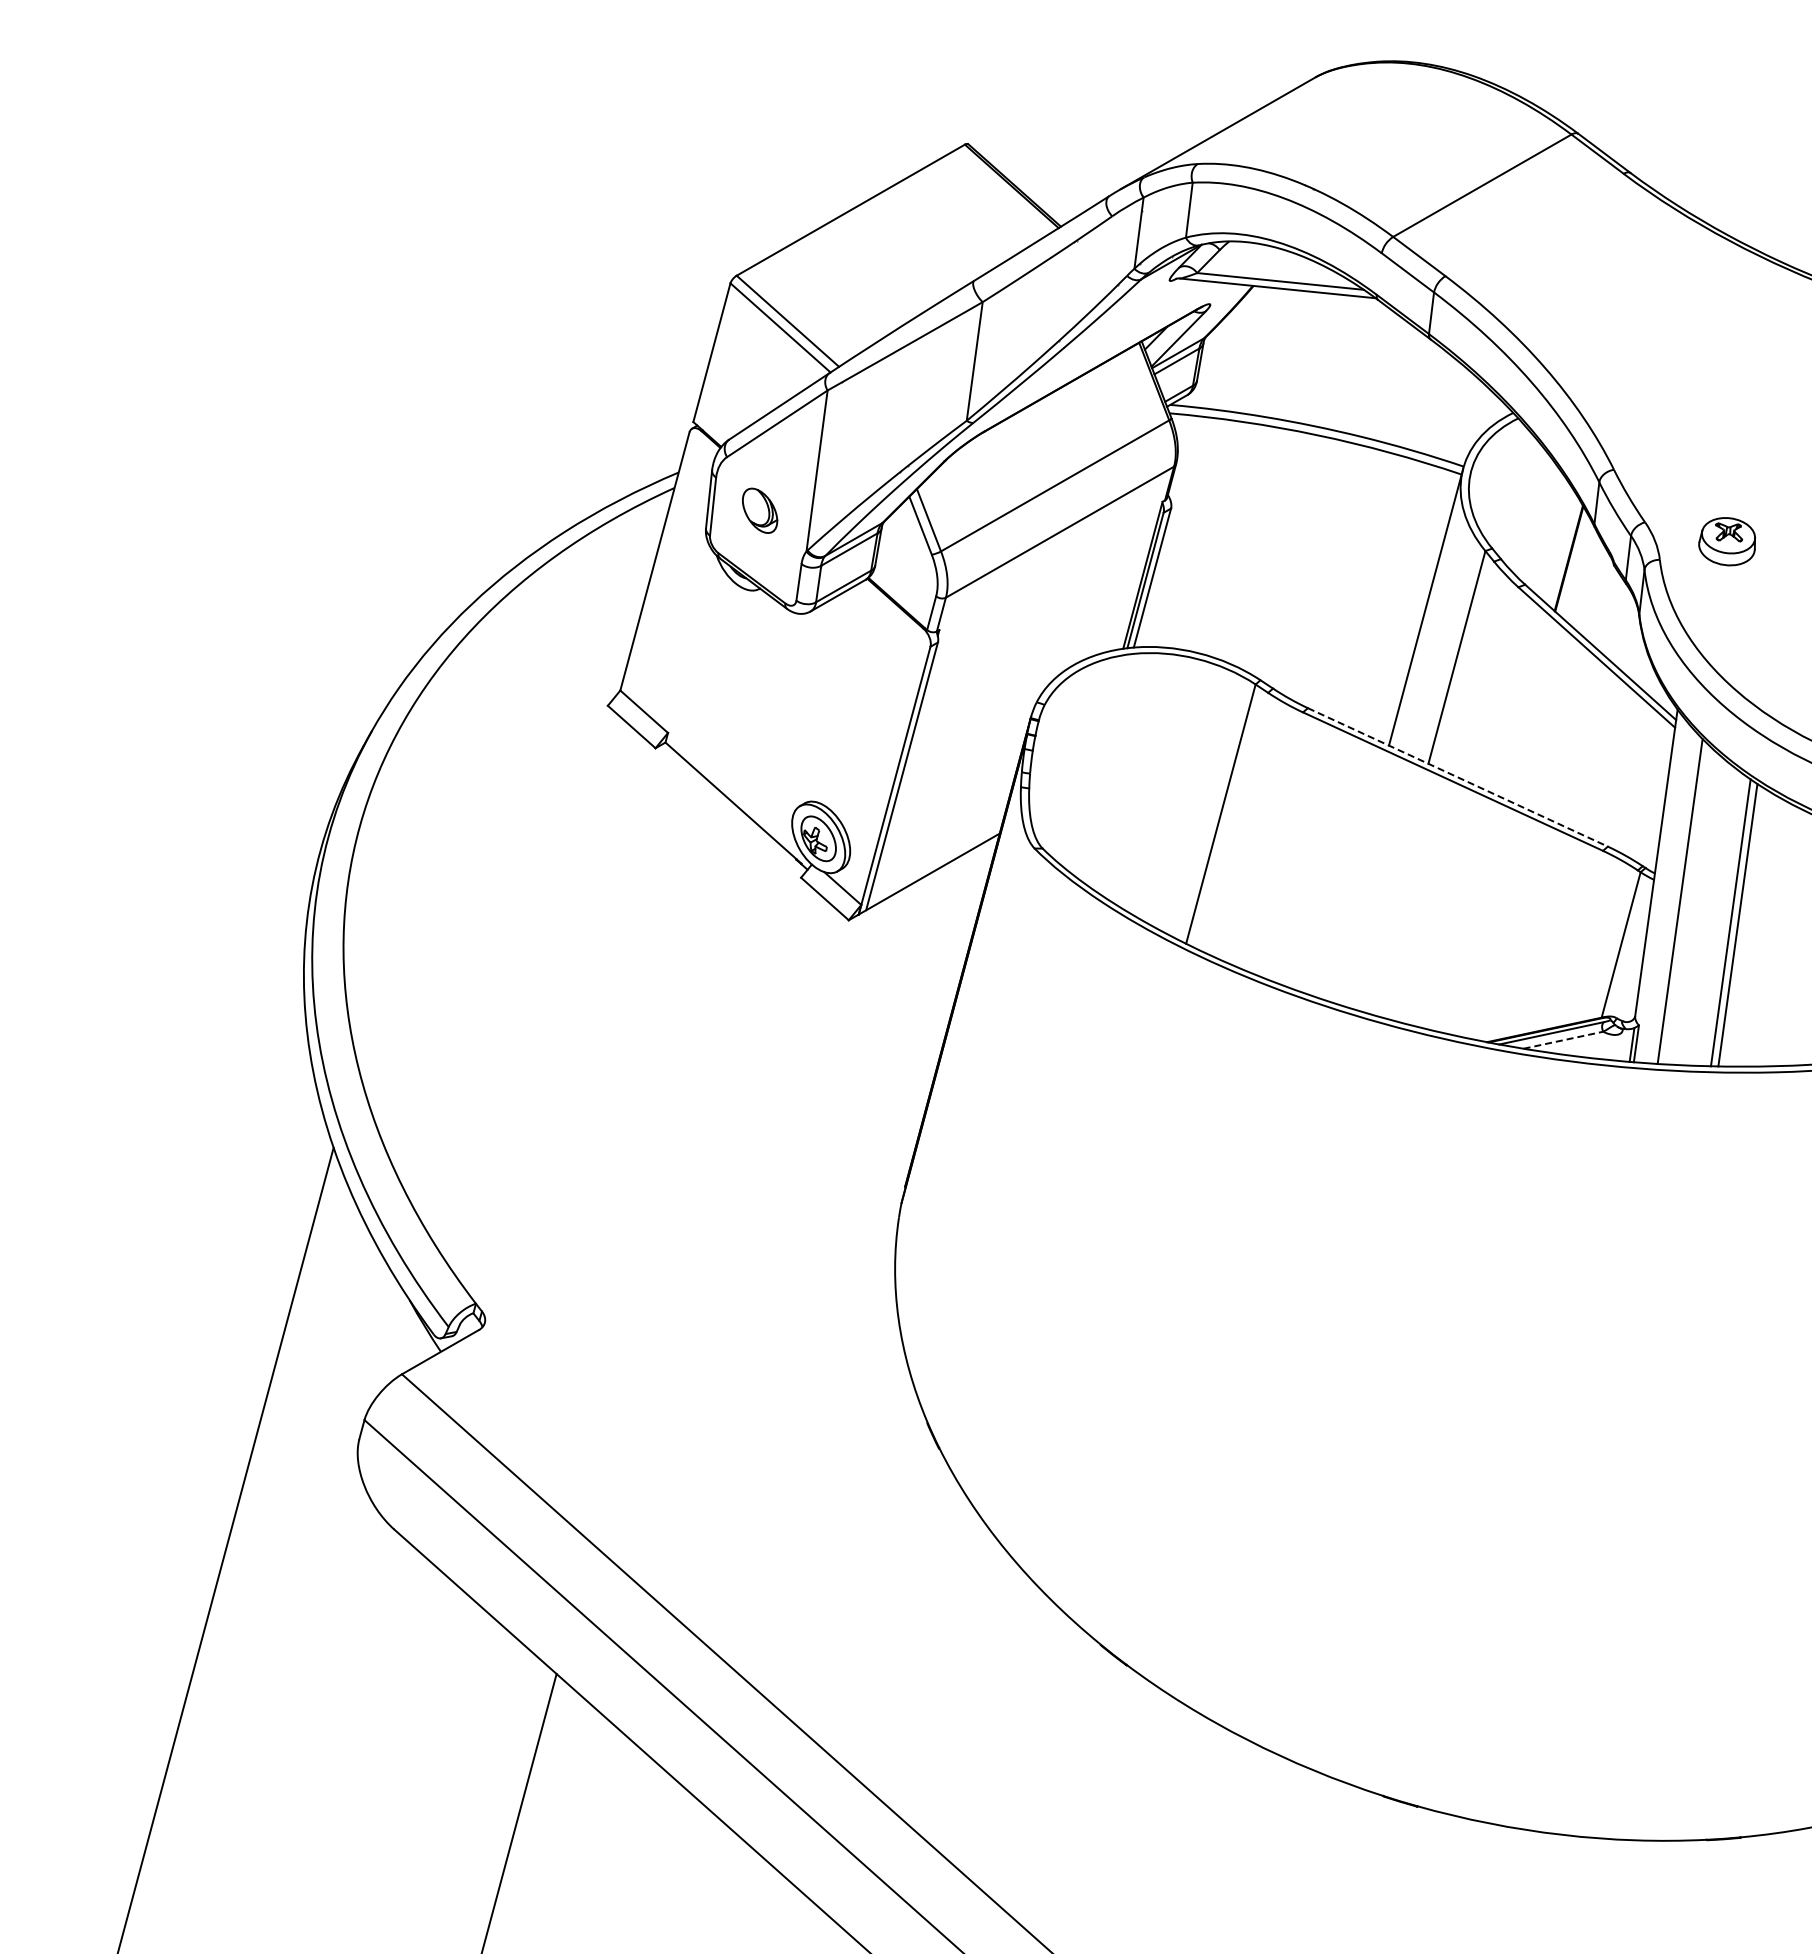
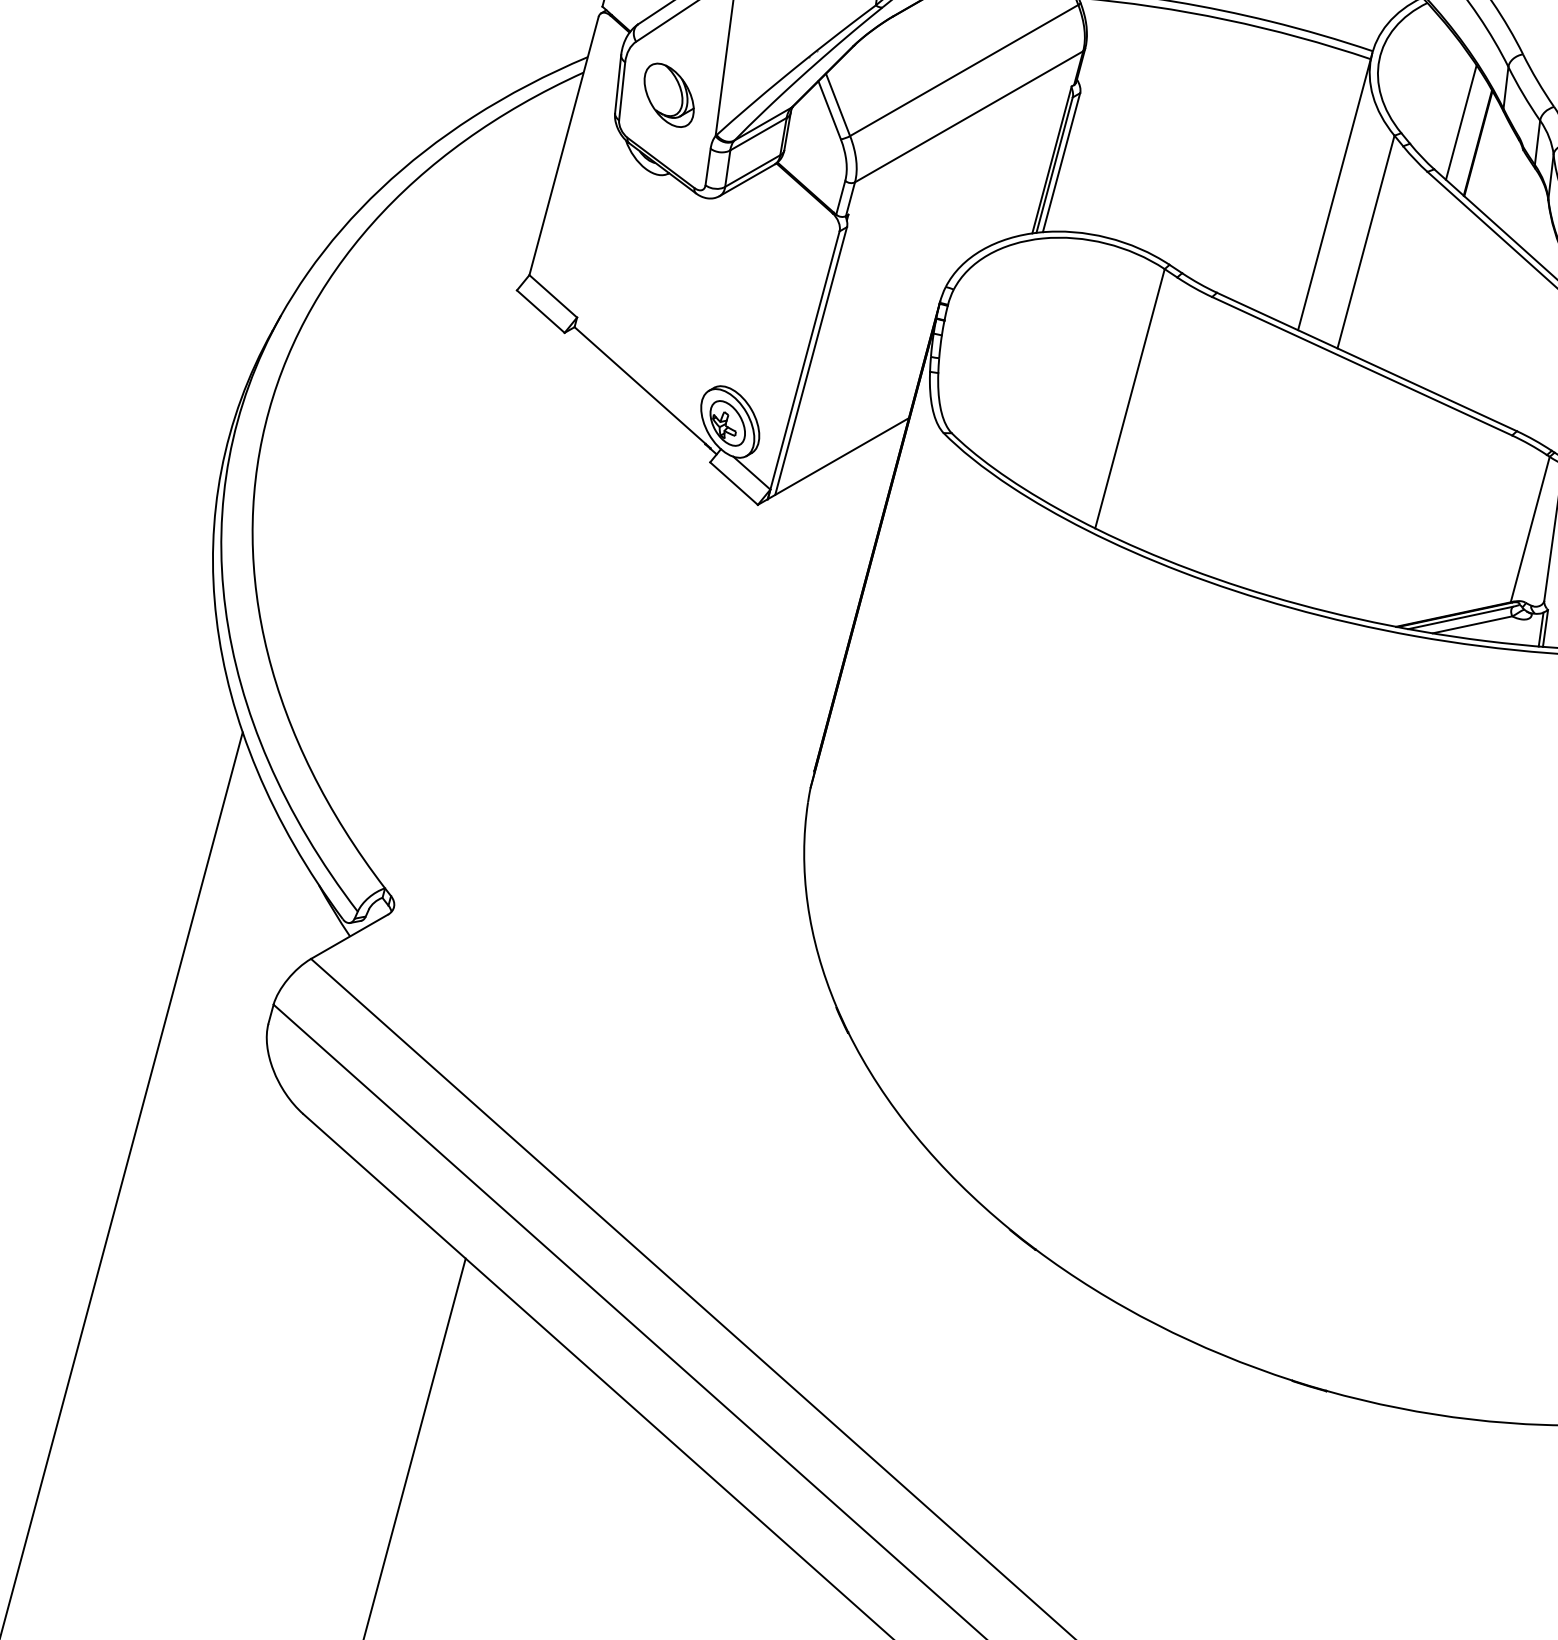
part: (759, 510) -> (668, 95), size x1.43
line: (1551, 537) -> (1460, 122), added
line: (1458, 777) -> (1367, 362), dashed -> solid
line: (1563, 1040) -> (1472, 625), dashed -> solid

